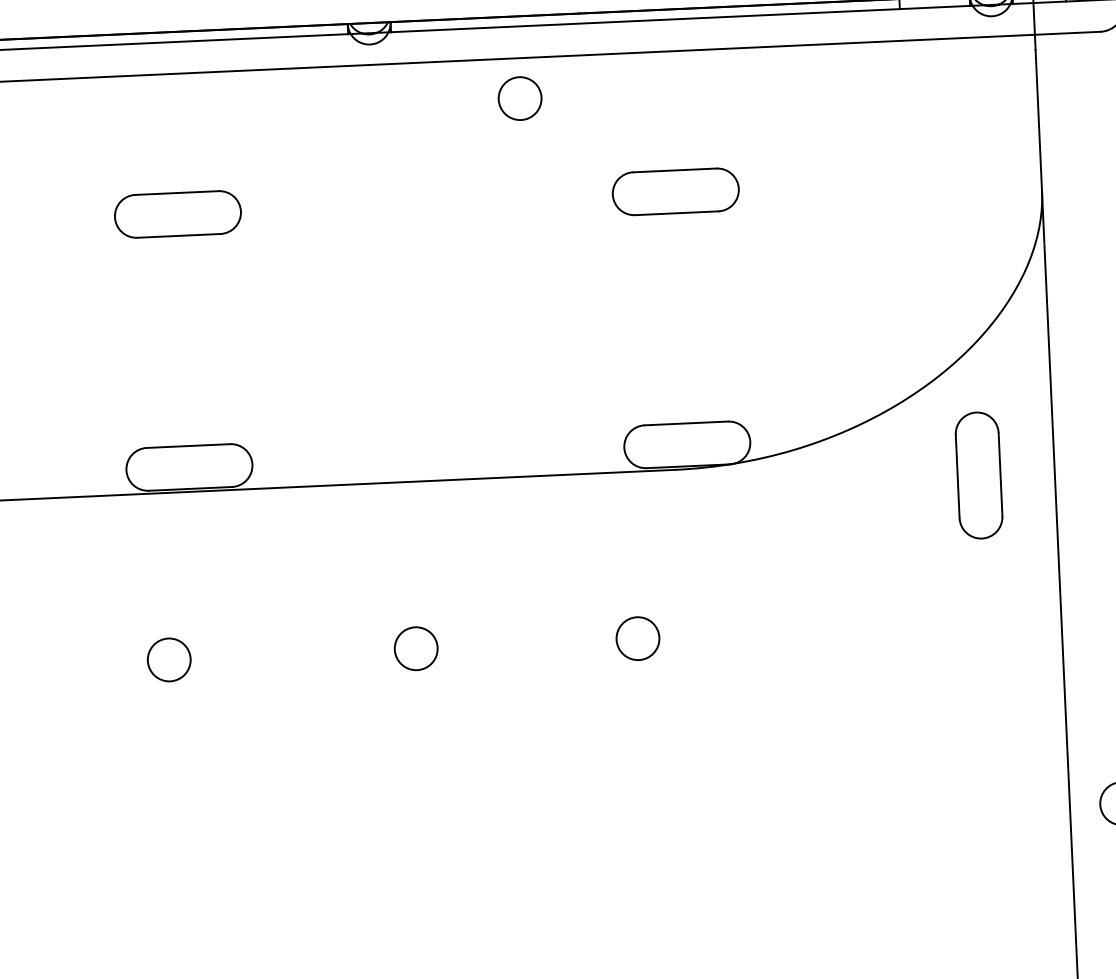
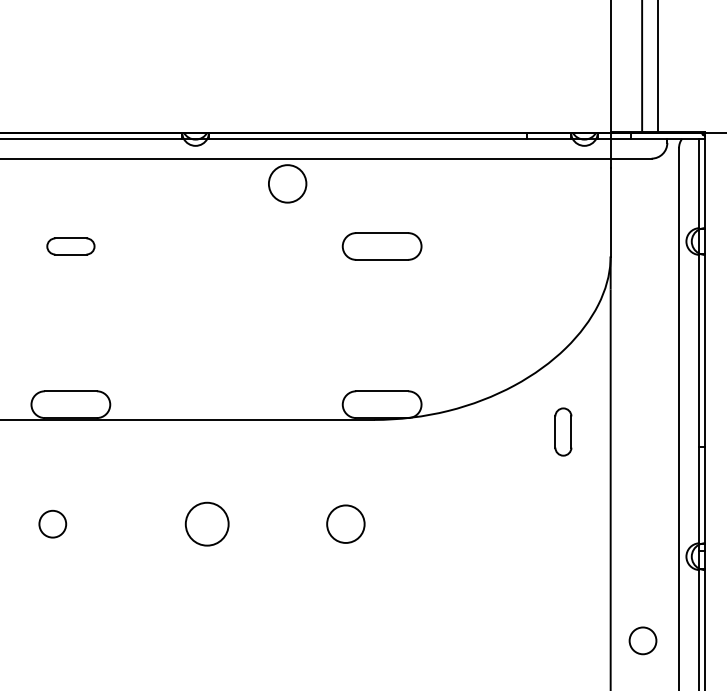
circle: (519, 97) -> (287, 183), size x1.4
part: (177, 214) -> (70, 246), size x0.6
part: (979, 474) -> (563, 431), size x0.6
circle: (637, 637) -> (345, 523), size x1.4
circle: (414, 647) -> (206, 523), size x1.6

